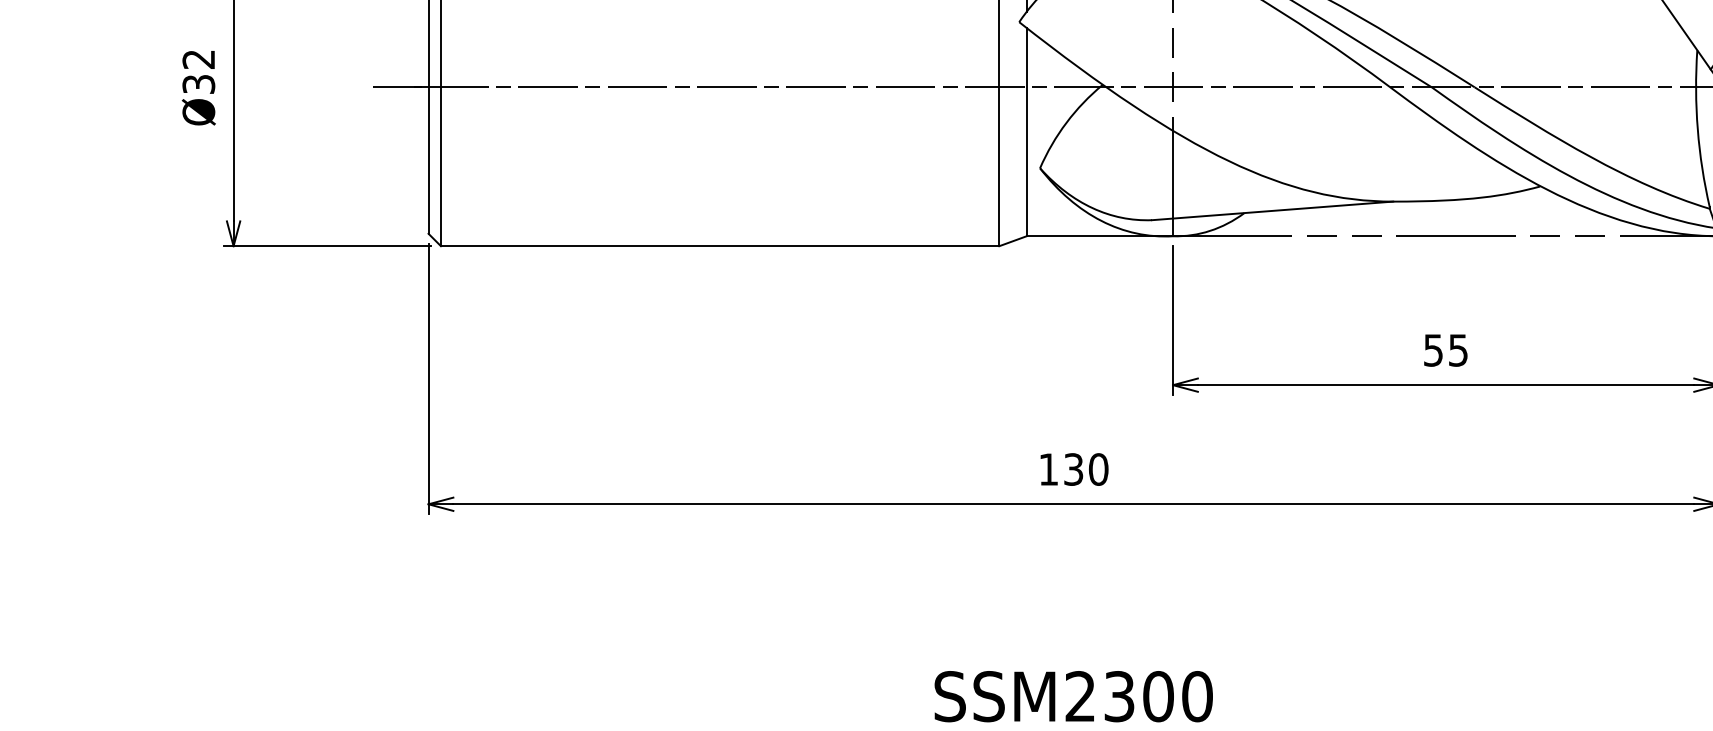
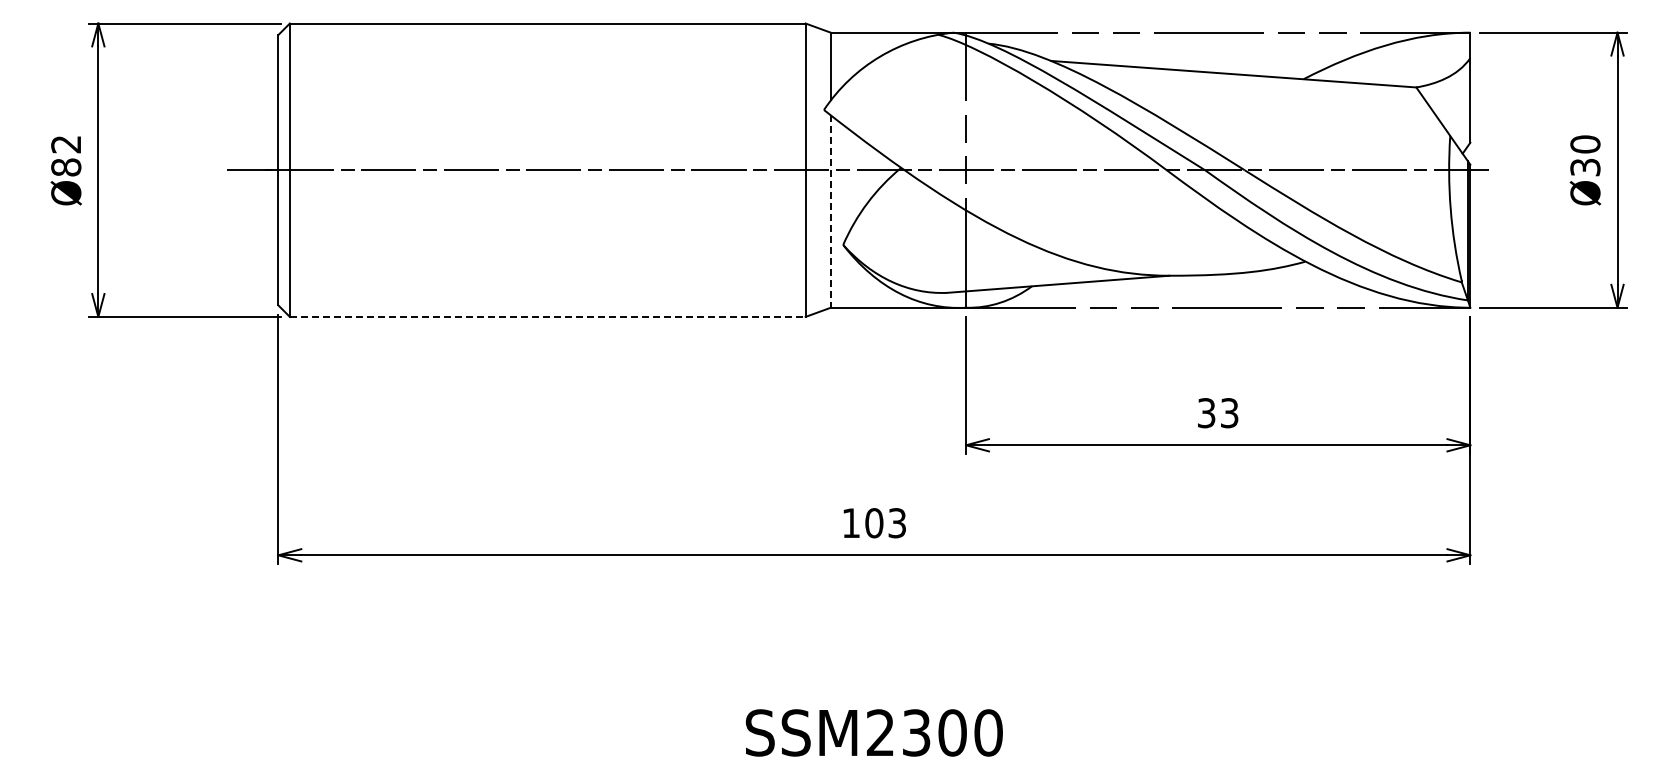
text: (199, 84) -> (66, 167), Ø32 -> Ø82
line: (1026, 133) -> (830, 212), solid -> dashed
line: (719, 245) -> (547, 316), solid -> dashed
text: (1446, 349) -> (1218, 412), 55 -> 33
text: (1085, 469) -> (885, 523), 130 -> 103

